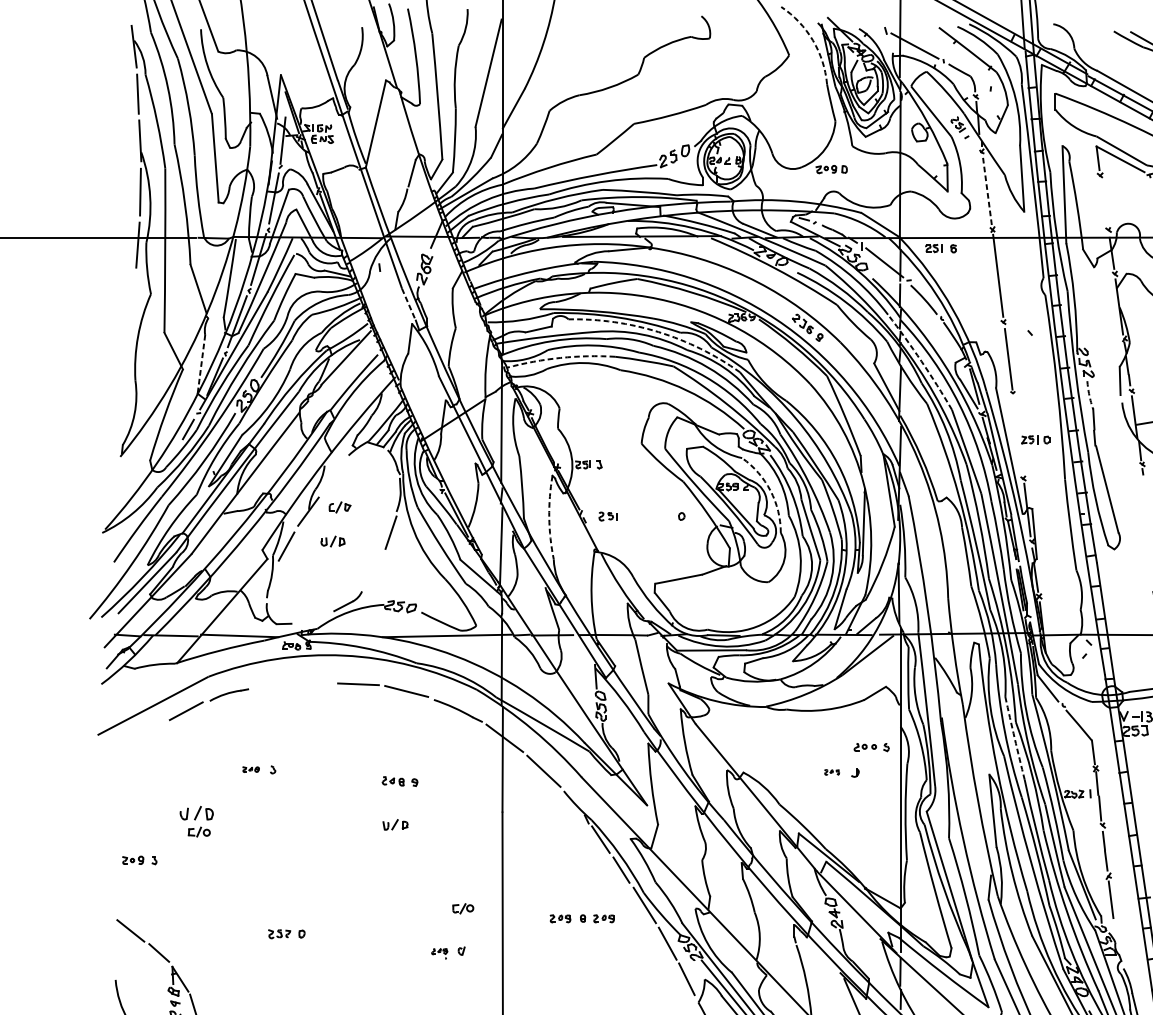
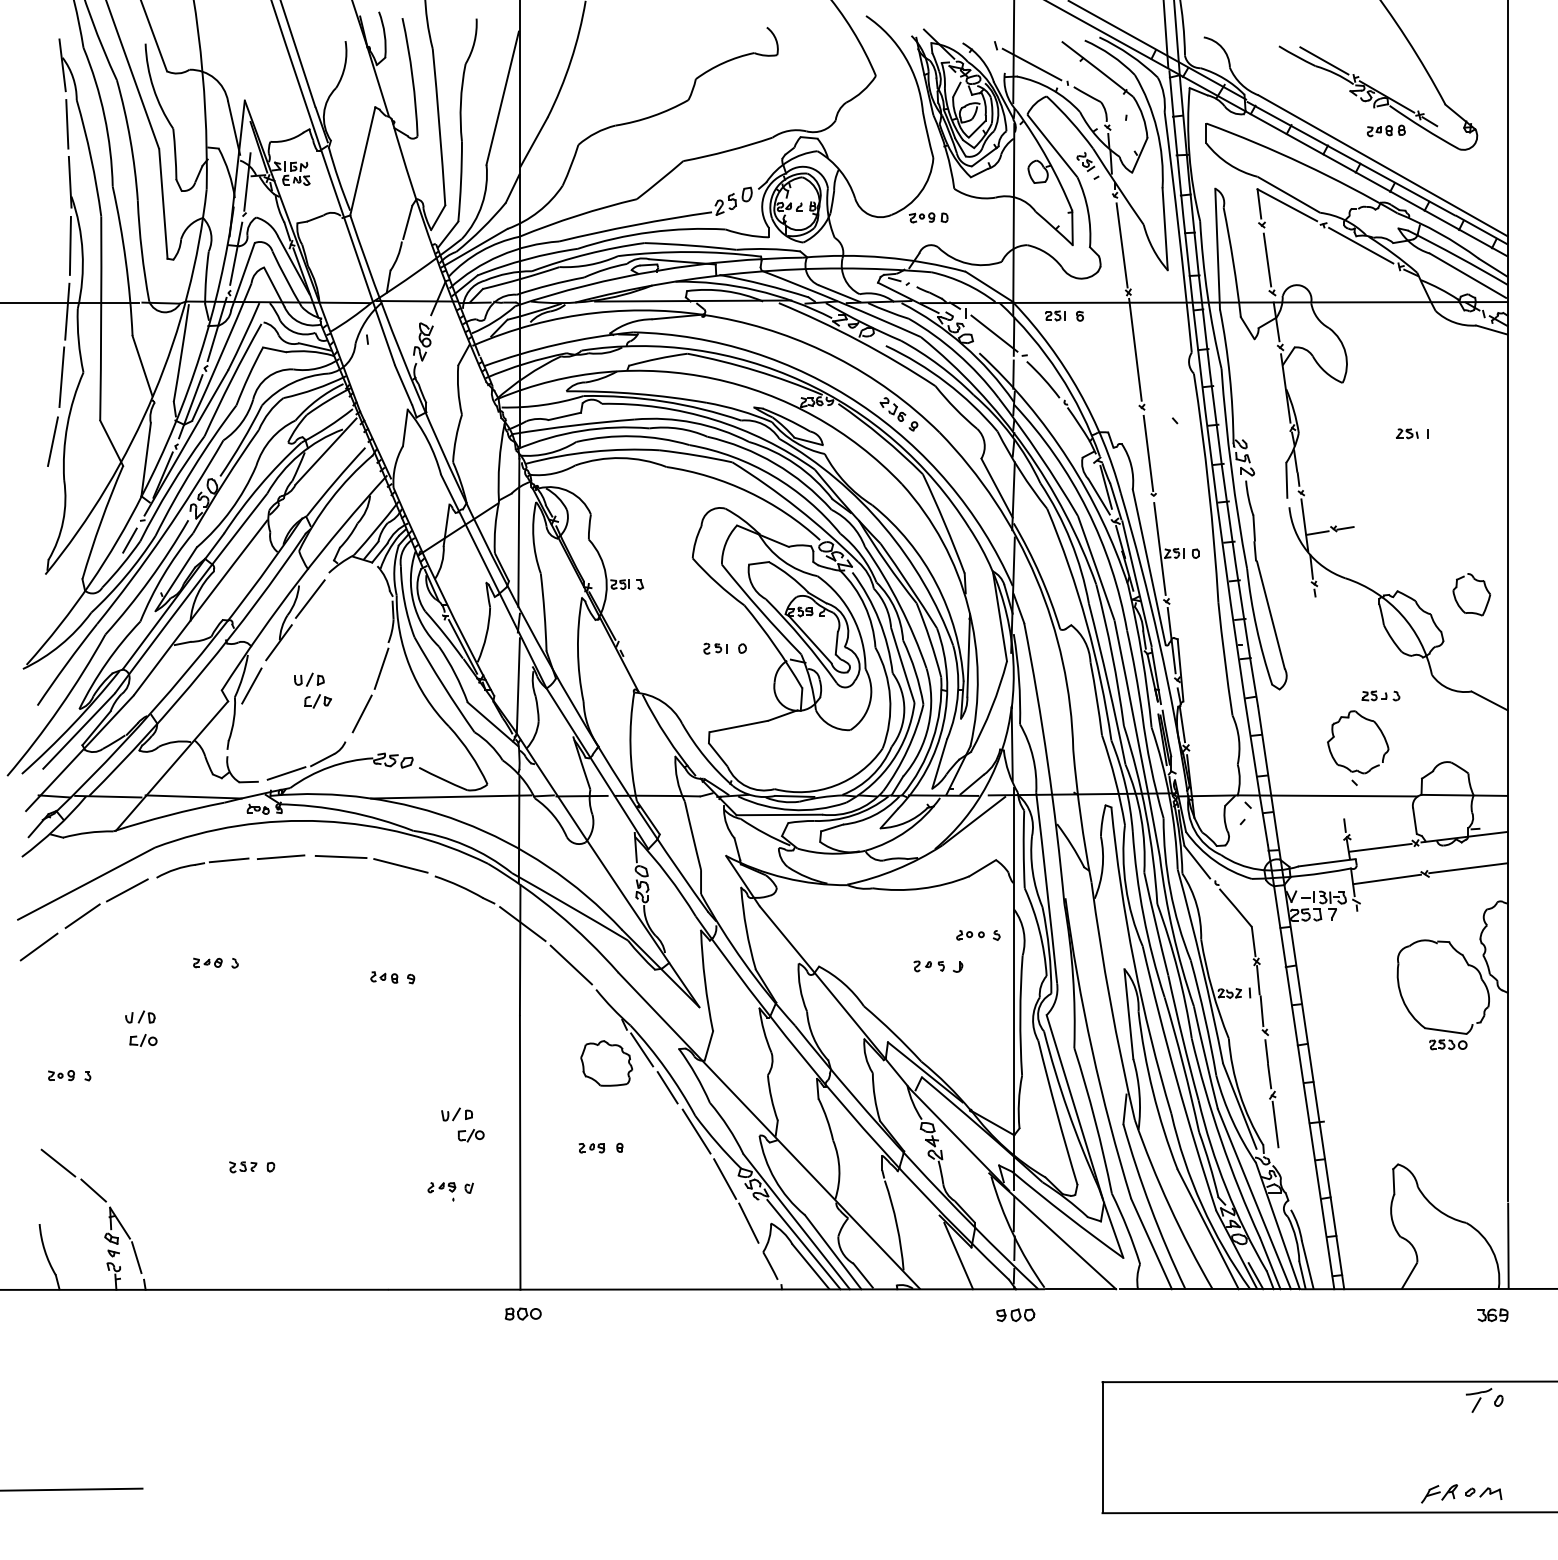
arc: (813, 40) -> (905, 57), dashed -> solid
line: (987, 191) -> (1122, 245), dashed -> solid
line: (1104, 203) -> (1267, 259), added
line: (133, 298) -> (61, 377), added
line: (408, 304) -> (403, 385), dashed -> solid
arc: (658, 331) -> (713, 419), dashed -> solid
line: (126, 349) -> (52, 441), added
arc: (560, 357) -> (592, 451), dashed -> solid
arc: (921, 360) -> (1040, 455), dashed -> solid
line: (201, 364) -> (146, 459), dashed -> solid
arc: (1089, 395) -> (1248, 498), dashed -> solid
line: (1017, 435) -> (1159, 548), added
line: (333, 476) -> (309, 598), added
arc: (770, 490) -> (852, 616), dashed -> solid
part: (339, 507) -> (317, 701), moved
part: (608, 516) -> (715, 648), moved
arc: (548, 518) -> (577, 650), dashed -> solid
line: (374, 568) -> (361, 713), added
line: (314, 617) -> (286, 773), added
line: (309, 684) -> (280, 857), added
line: (267, 687) -> (228, 860), added
line: (150, 731) -> (82, 915), added
arc: (1014, 738) -> (1155, 924), dashed -> solid
line: (114, 756) -> (38, 946), added
part: (250, 769) -> (207, 962), size x1.43
part: (831, 772) -> (928, 966), size x1.67
part: (196, 812) -> (140, 1016), size x0.71
part: (395, 824) -> (456, 1114), moved
part: (572, 850) -> (606, 1063), added
part: (603, 919) -> (645, 1148), removed
part: (439, 953) -> (441, 1191), size x1.43

